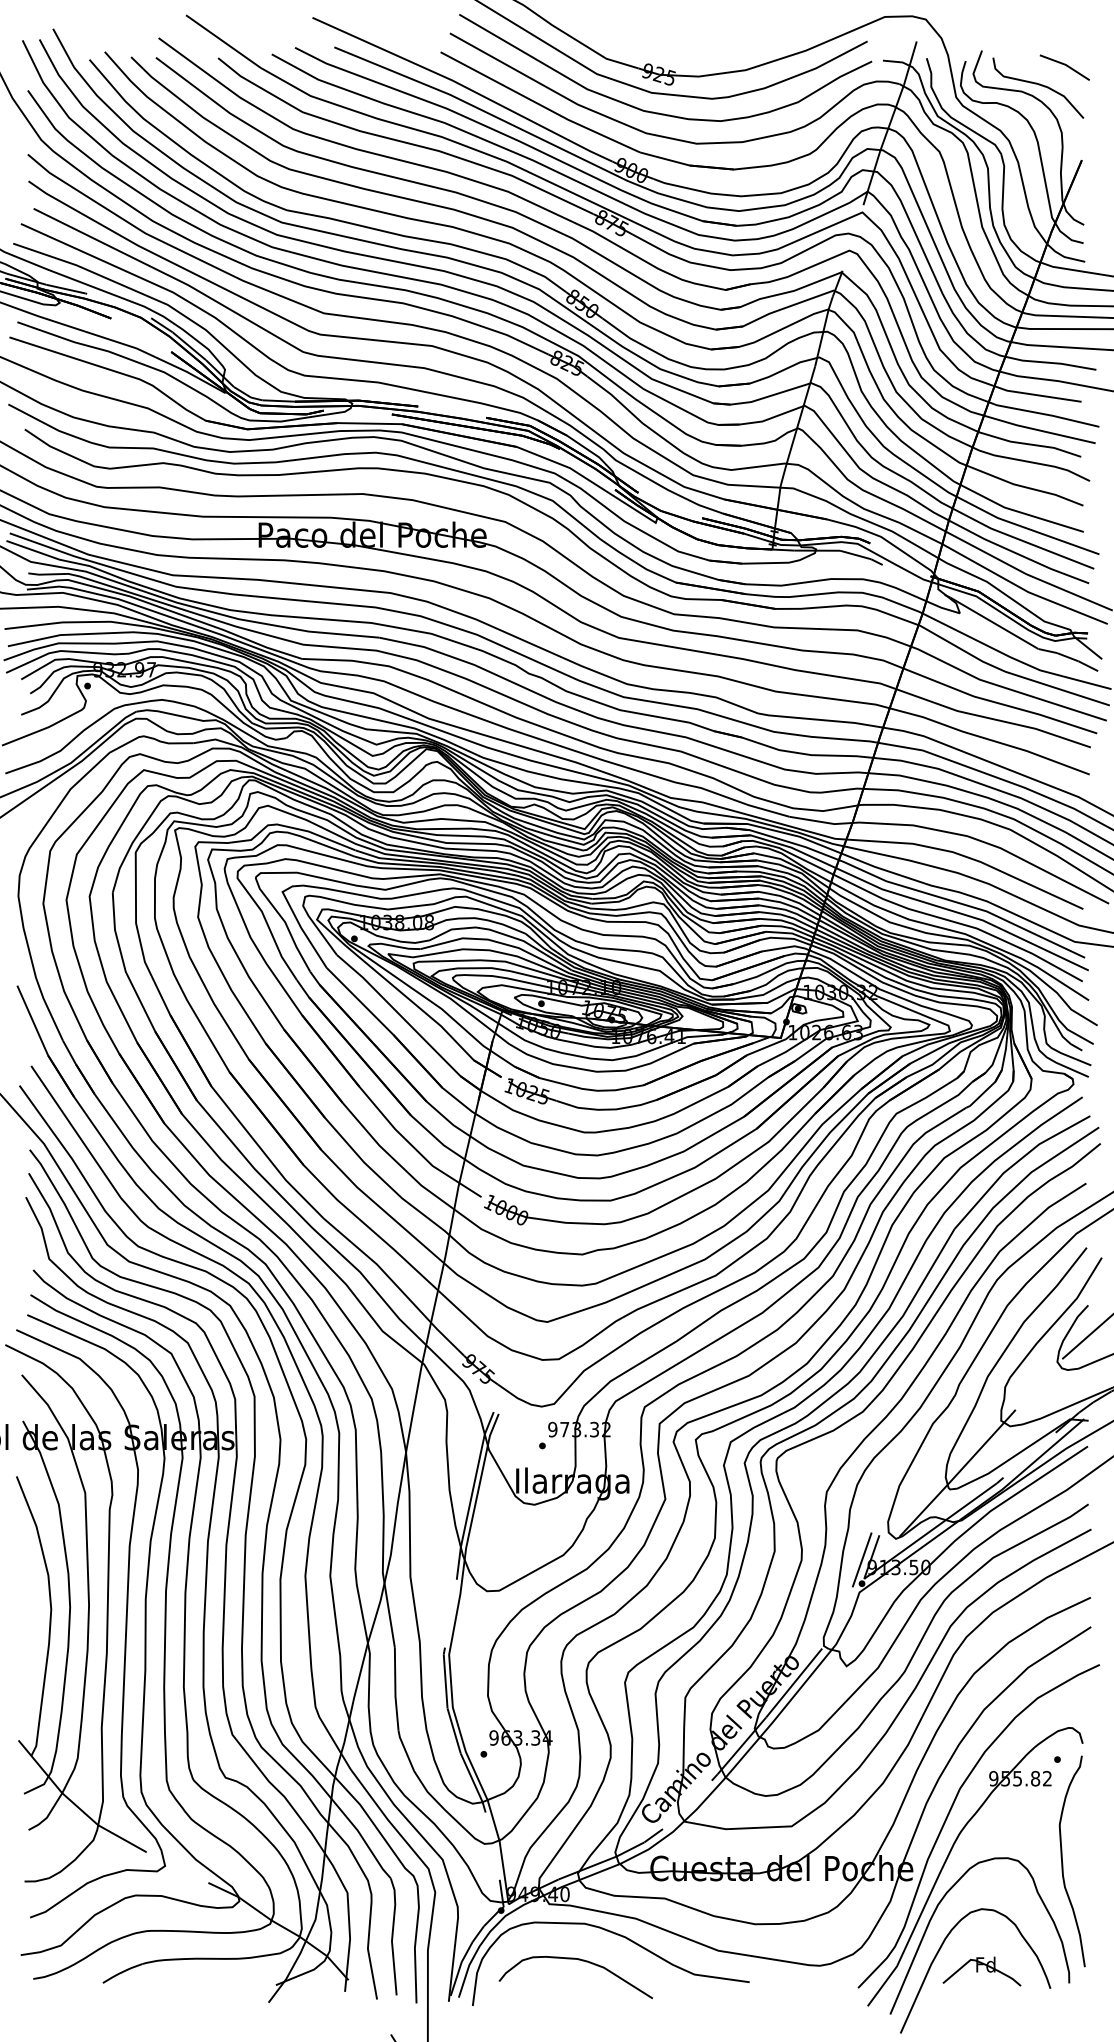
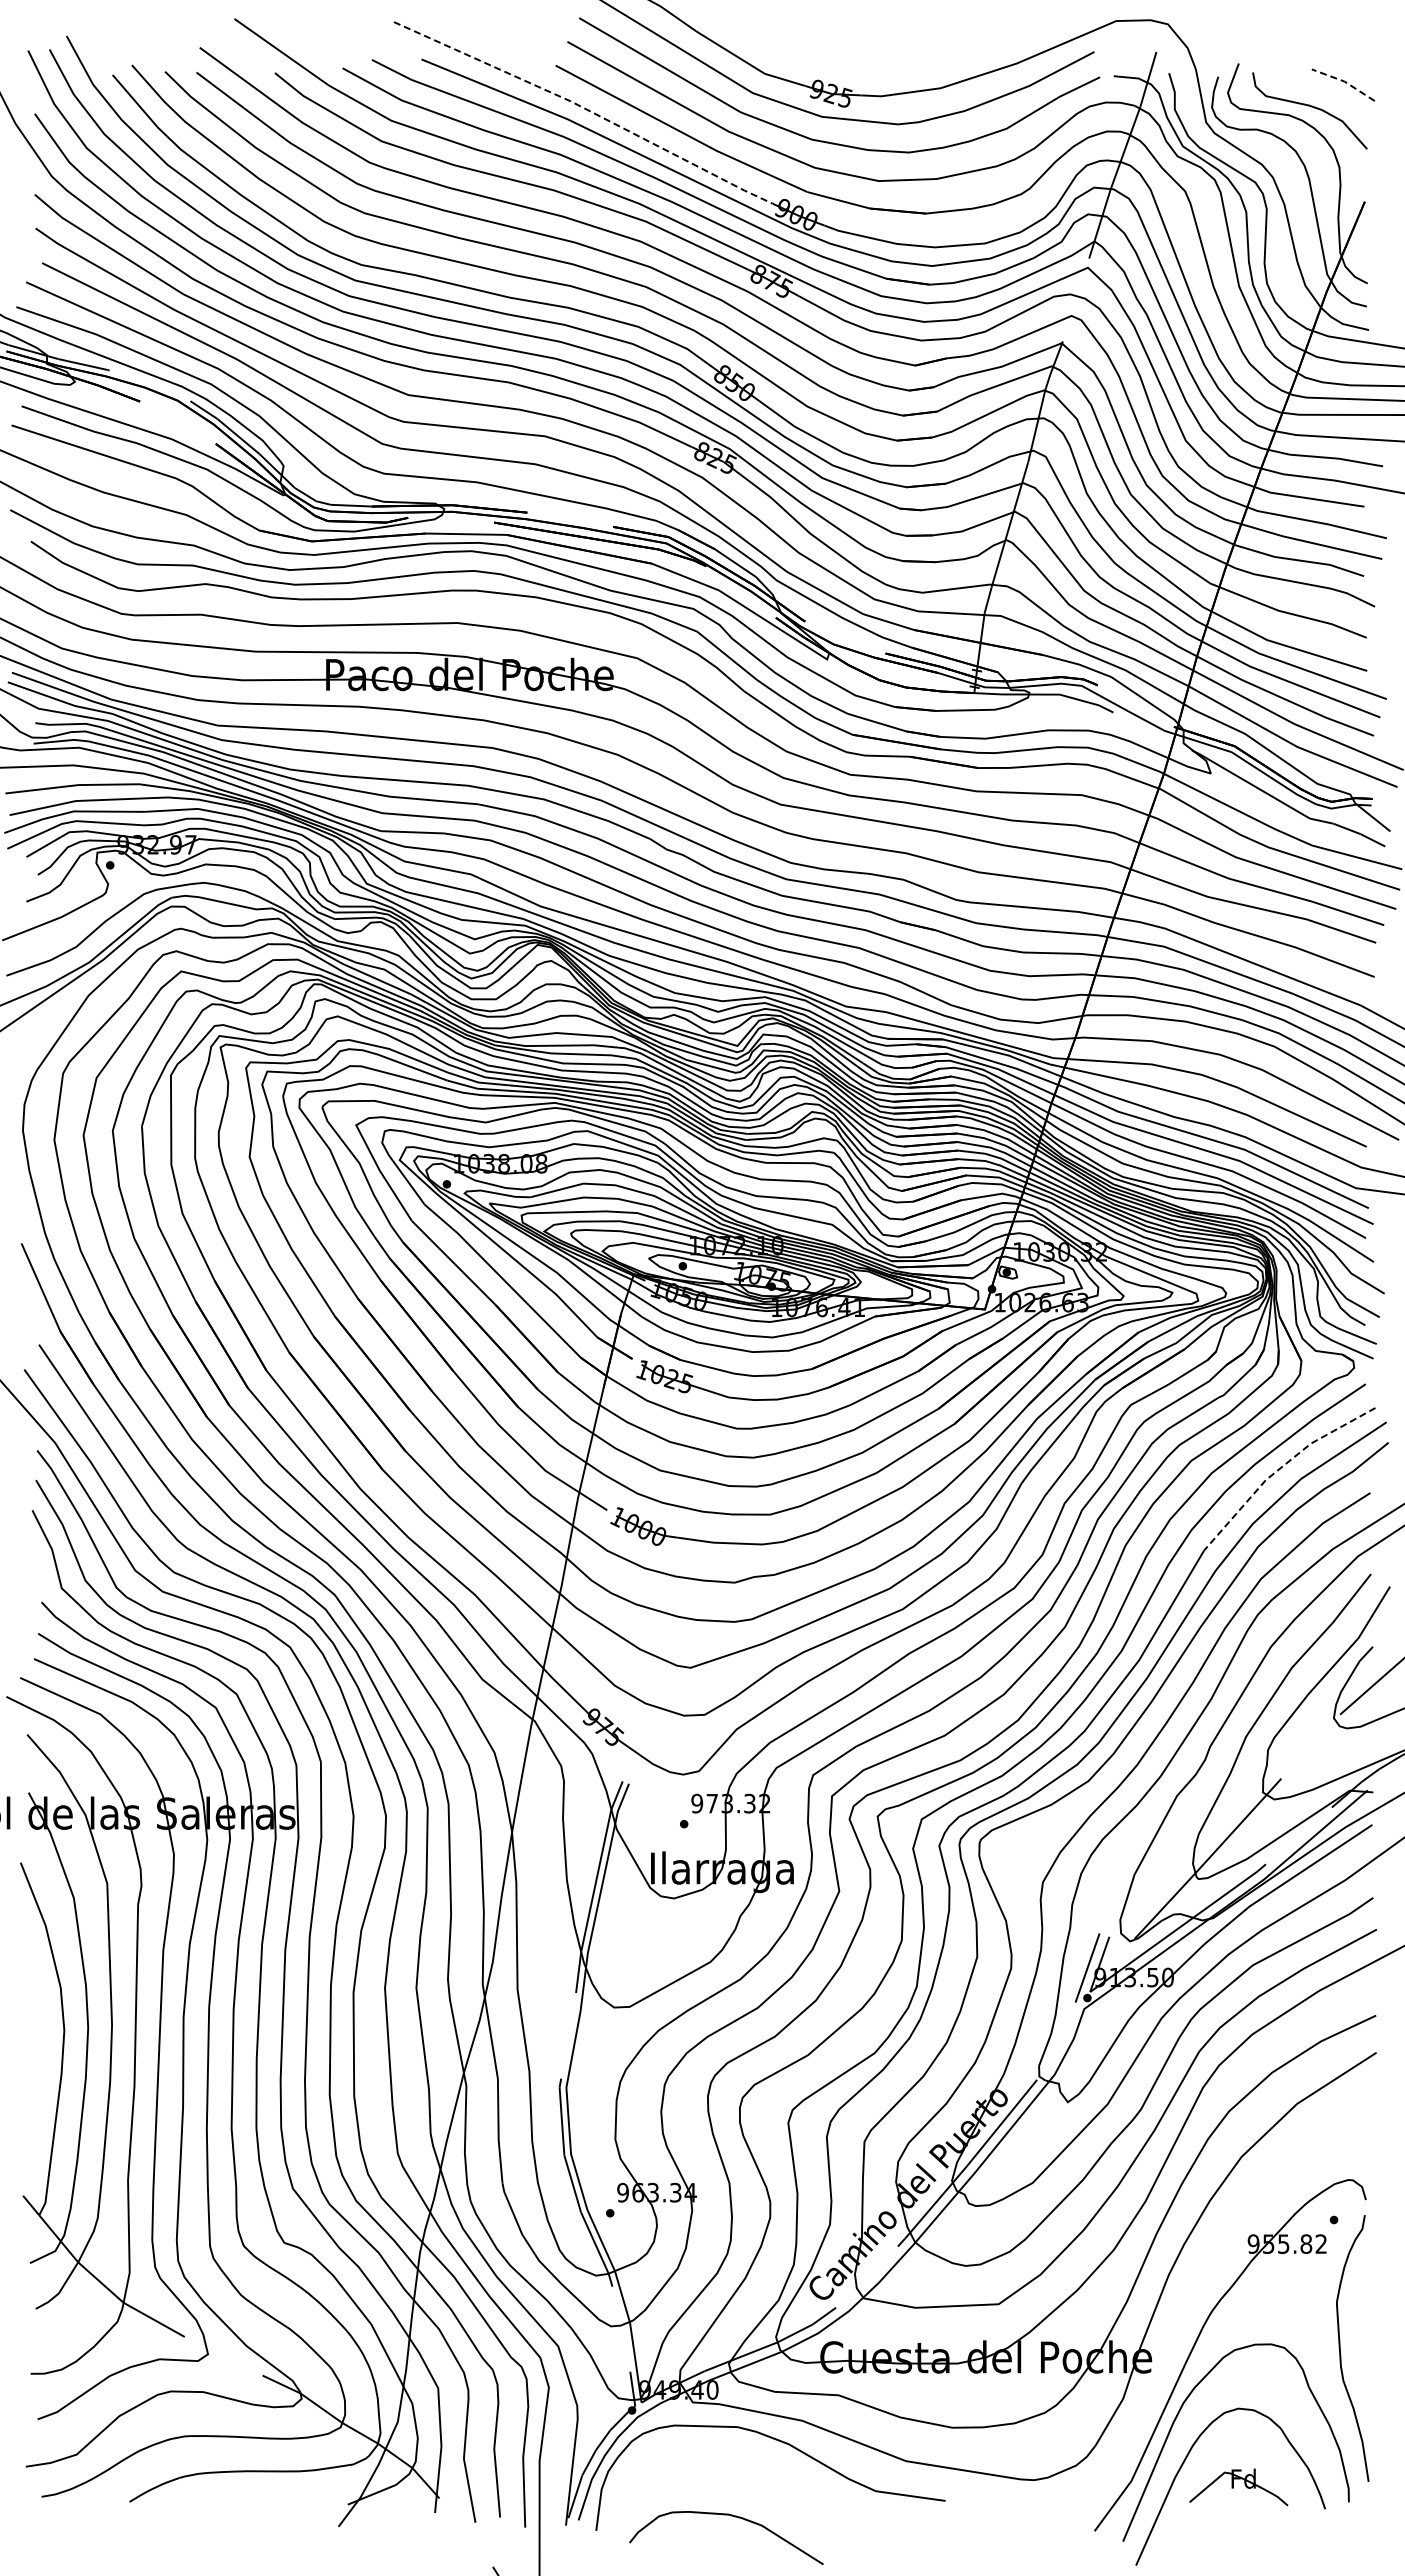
line: (1065, 64) -> (1344, 81), solid -> dashed
line: (464, 87) -> (585, 109), solid -> dashed
line: (1015, 1164) -> (1280, 1468), solid -> dashed
curve: (950, 1813) -> (1198, 2287), removed
curve: (582, 1961) -> (734, 2517), moved

